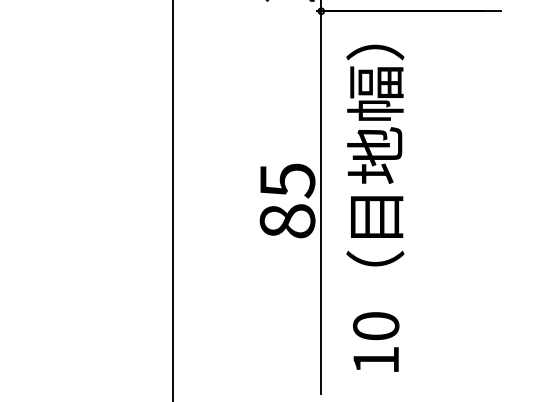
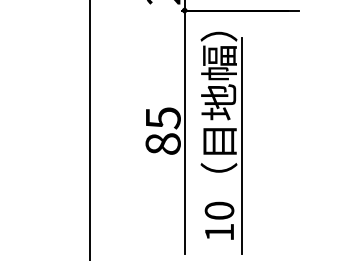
line: (410, 223) -> (241, 145), added

